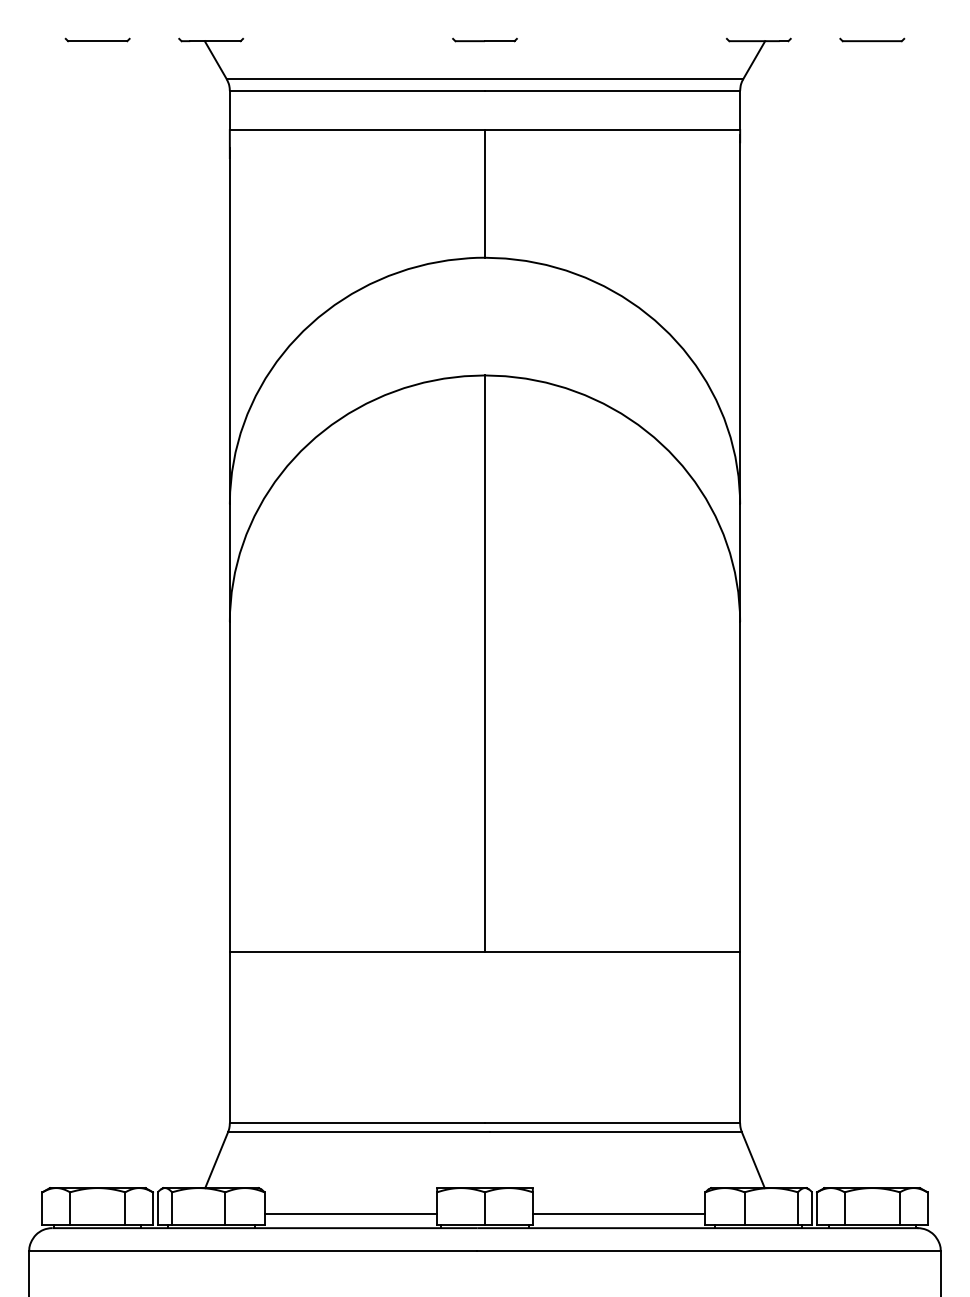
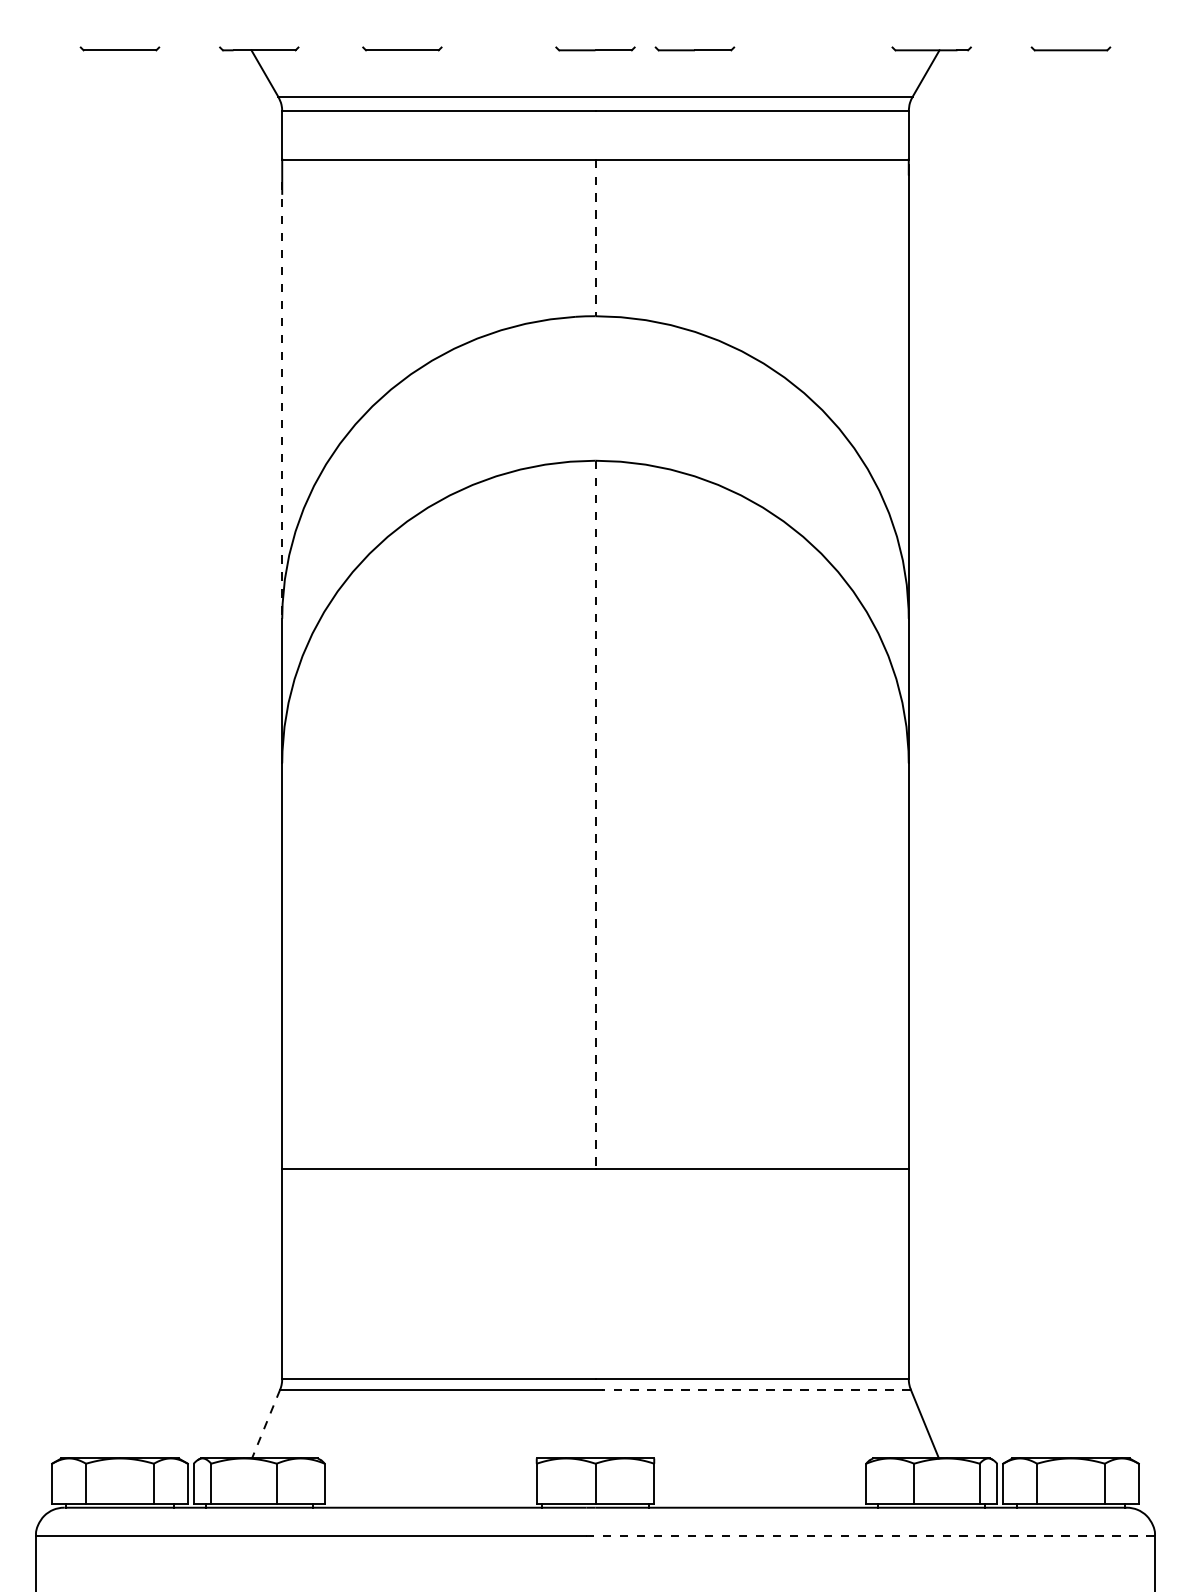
part: (327, 39) -> (402, 48), added
part: (565, 39) -> (694, 48), added
line: (485, 193) -> (596, 237), solid -> dashed
line: (229, 326) -> (281, 400), solid -> dashed
line: (485, 664) -> (596, 815), solid -> dashed
line: (615, 1132) -> (755, 1390), solid -> dashed
line: (216, 1160) -> (265, 1424), solid -> dashed
line: (350, 1214) -> (430, 1490), removed
line: (618, 1214) -> (759, 1490), removed
line: (708, 1250) -> (869, 1535), solid -> dashed

